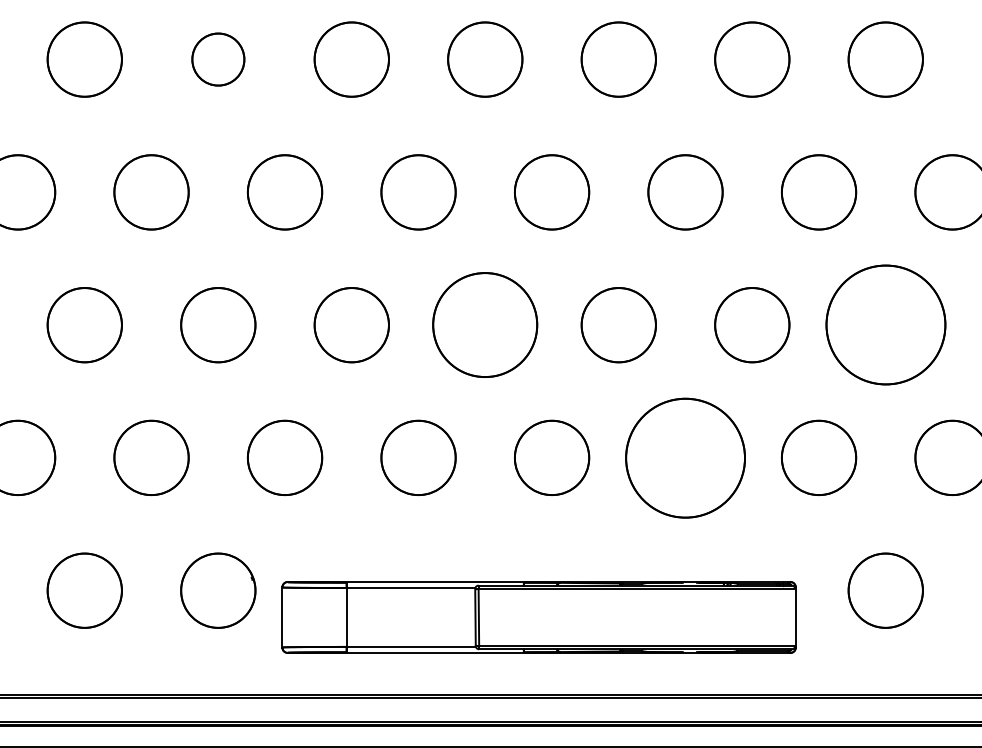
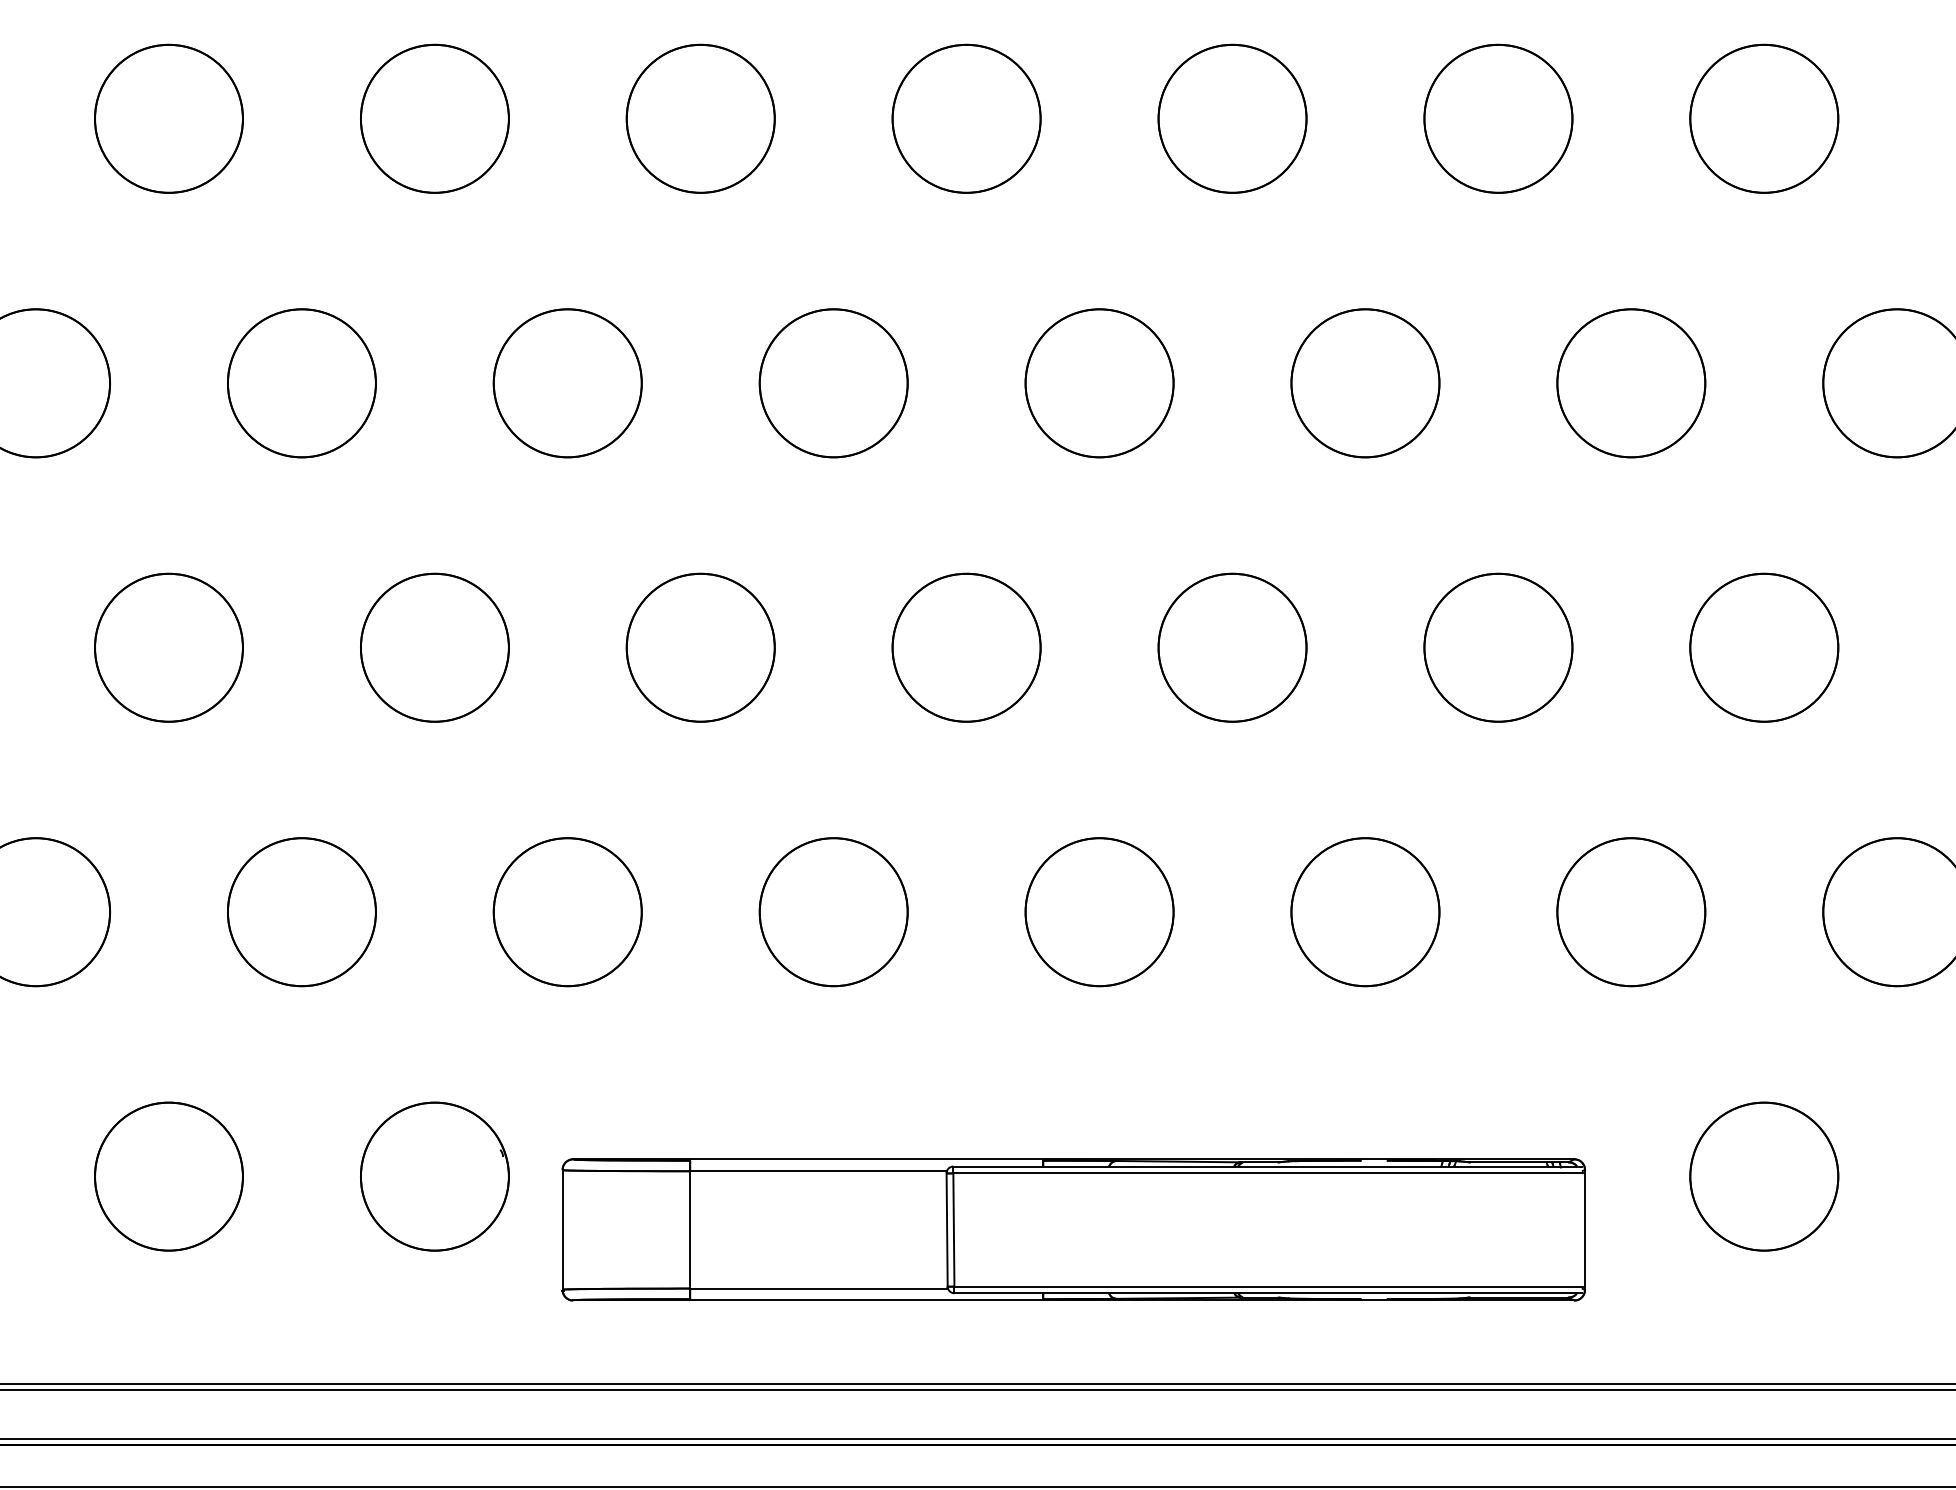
circle: (218, 59) -> (435, 118), size x1.43
circle: (485, 325) -> (967, 648), size x0.71
circle: (885, 325) -> (1763, 648), size x0.62
circle: (685, 457) -> (1365, 911), size x0.62

